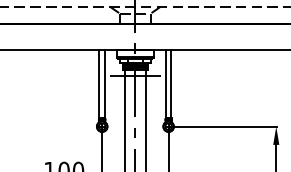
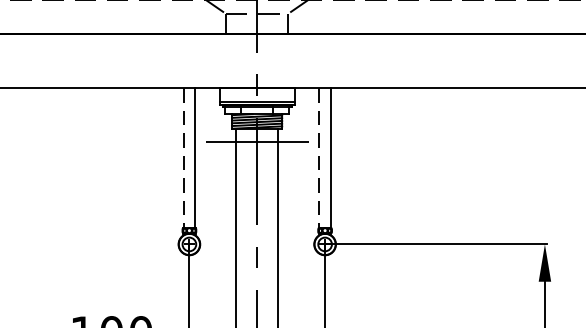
line: (99, 84) -> (183, 158), solid -> dashed
line: (165, 84) -> (318, 158), solid -> dashed

